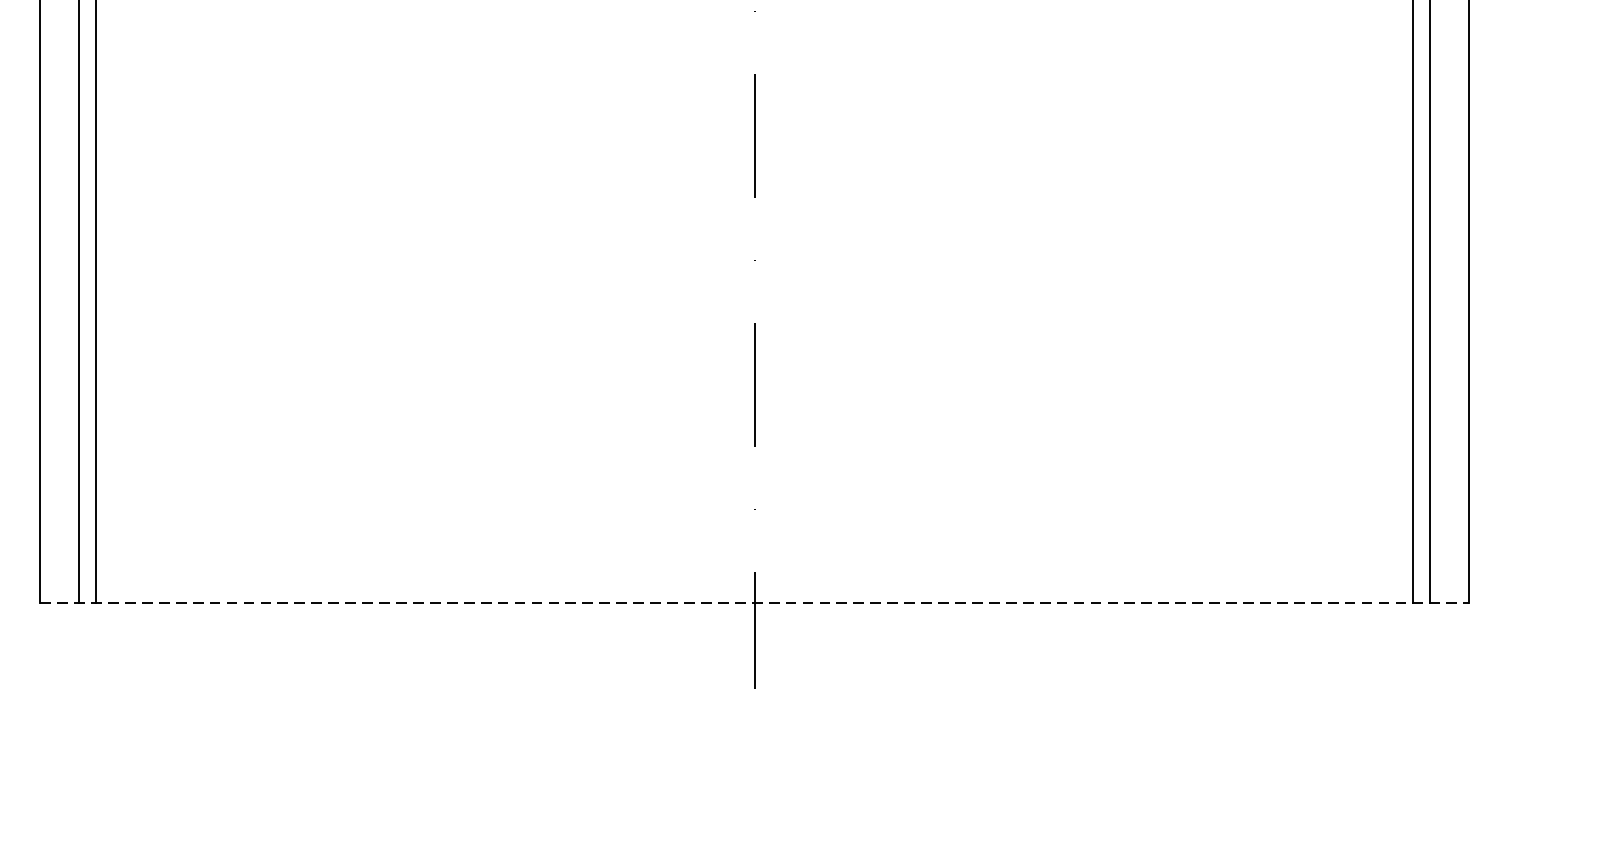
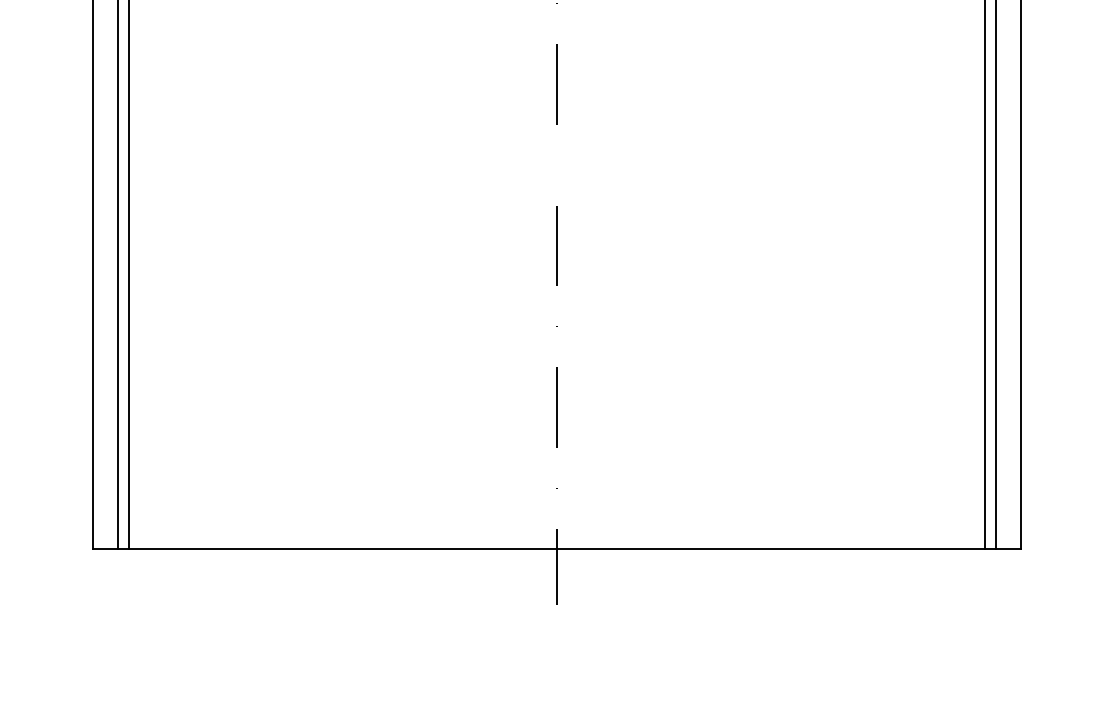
line: (753, 602) -> (556, 548), dashed -> solid

